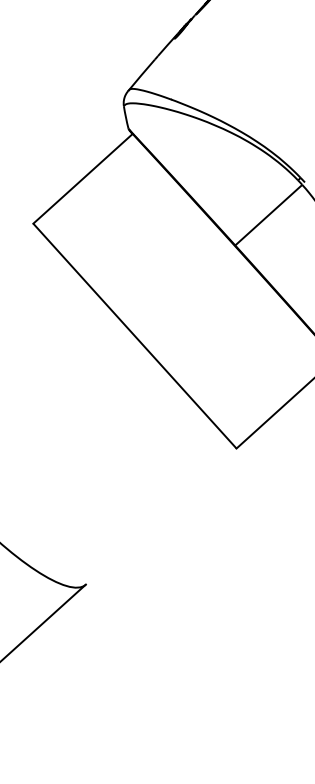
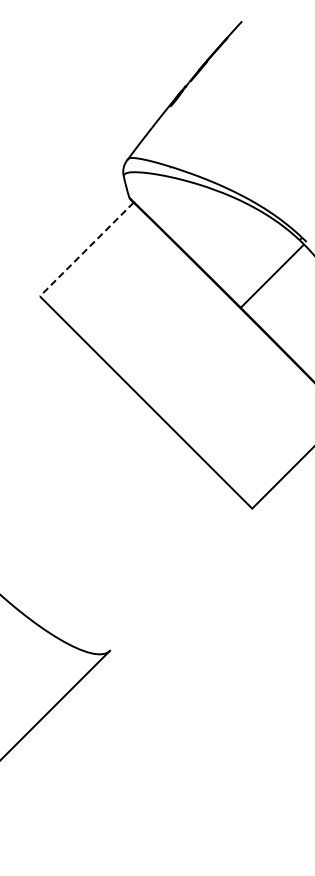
line: (82, 178) -> (86, 249), solid -> dashed

